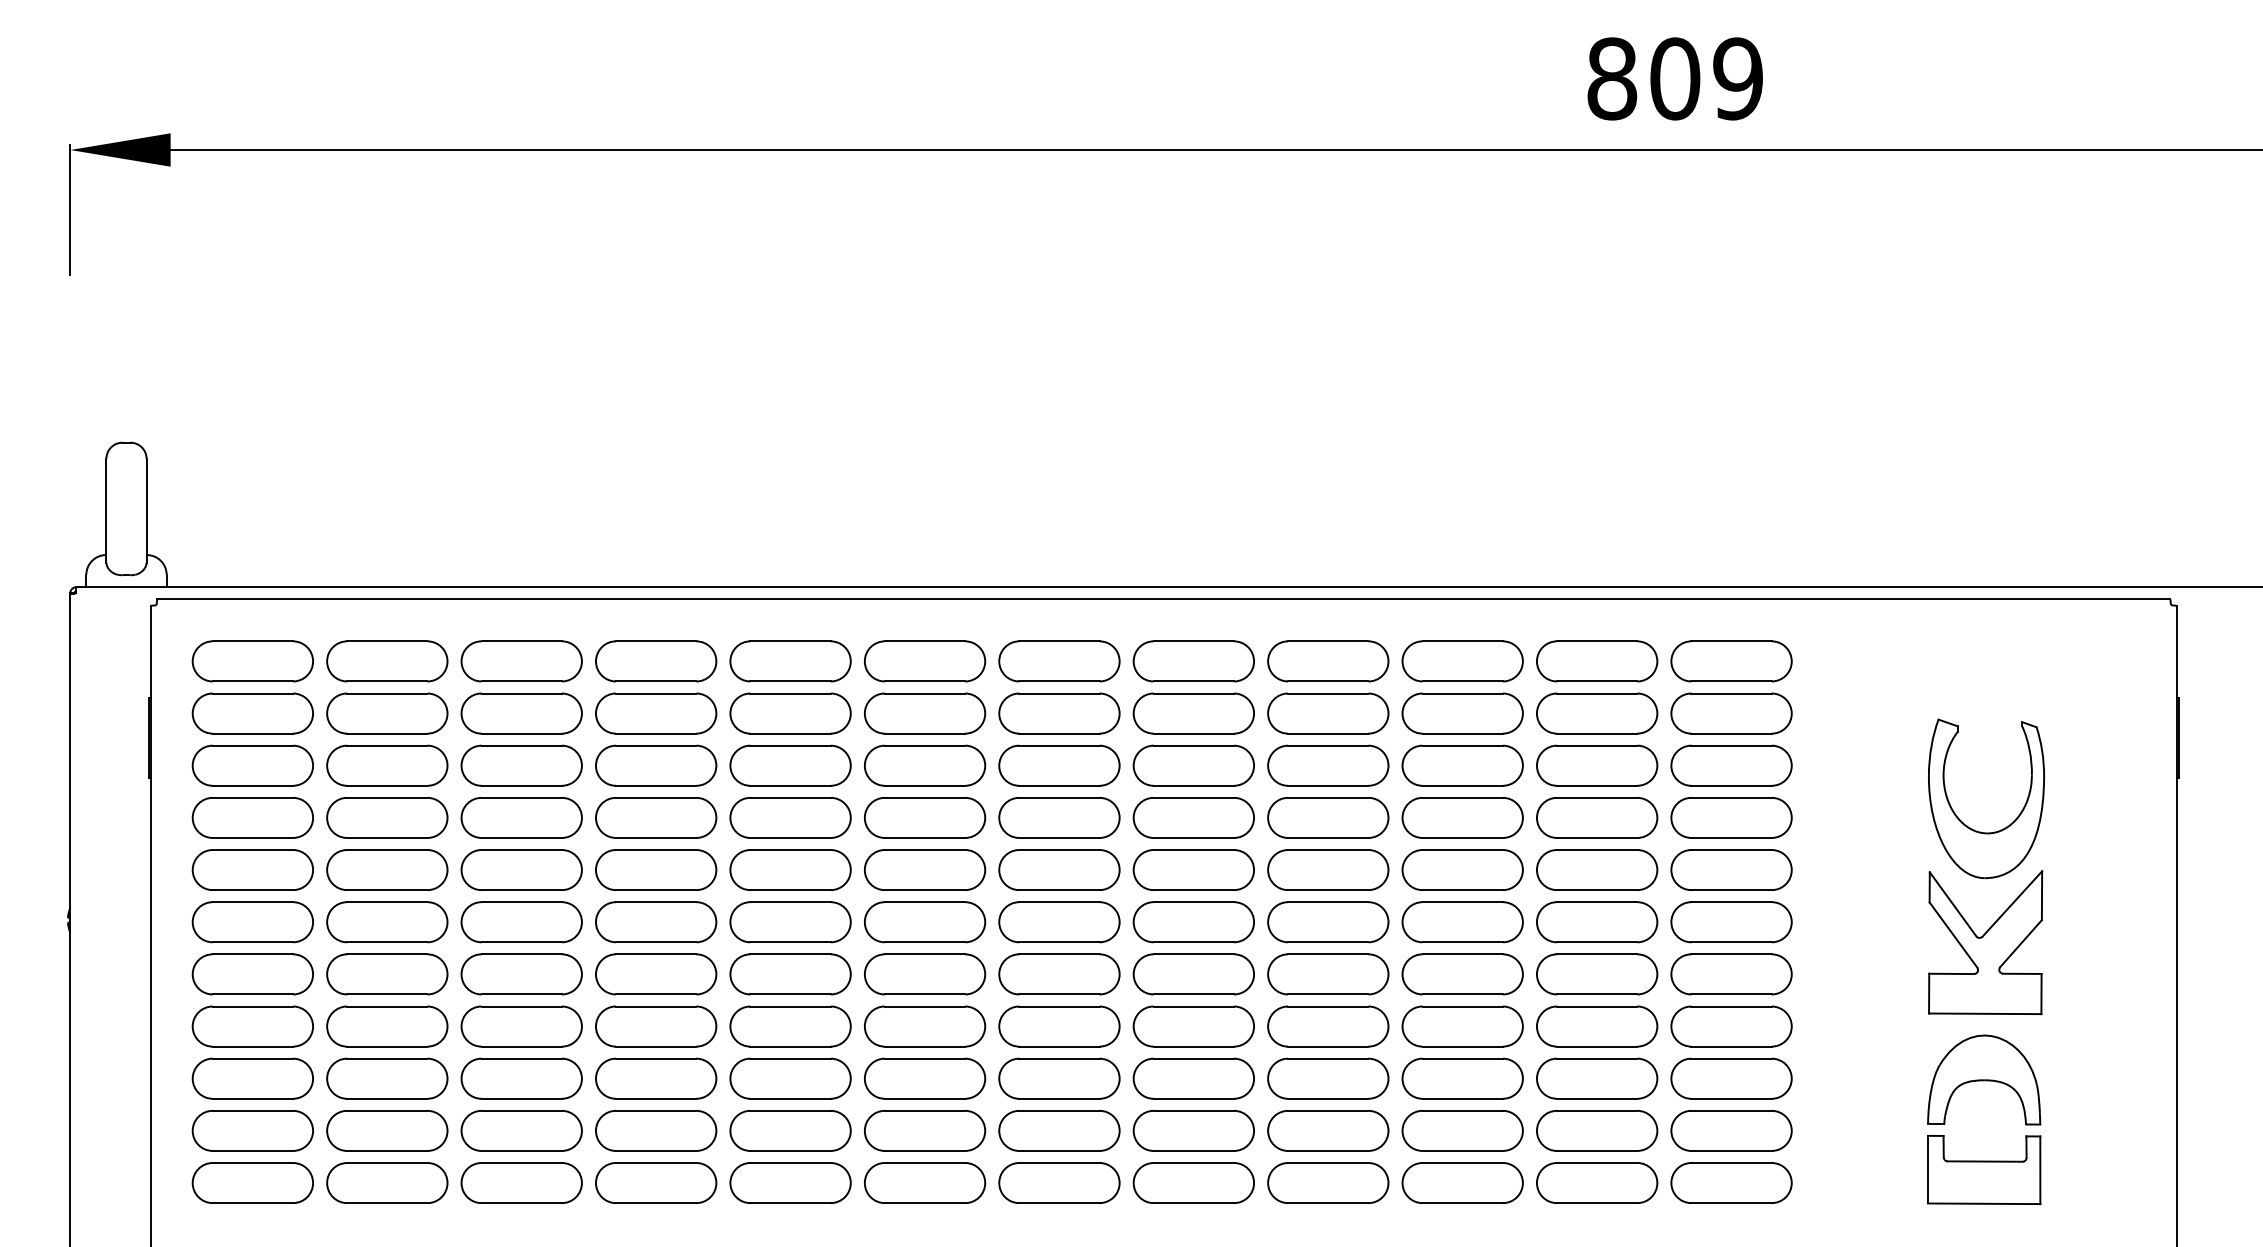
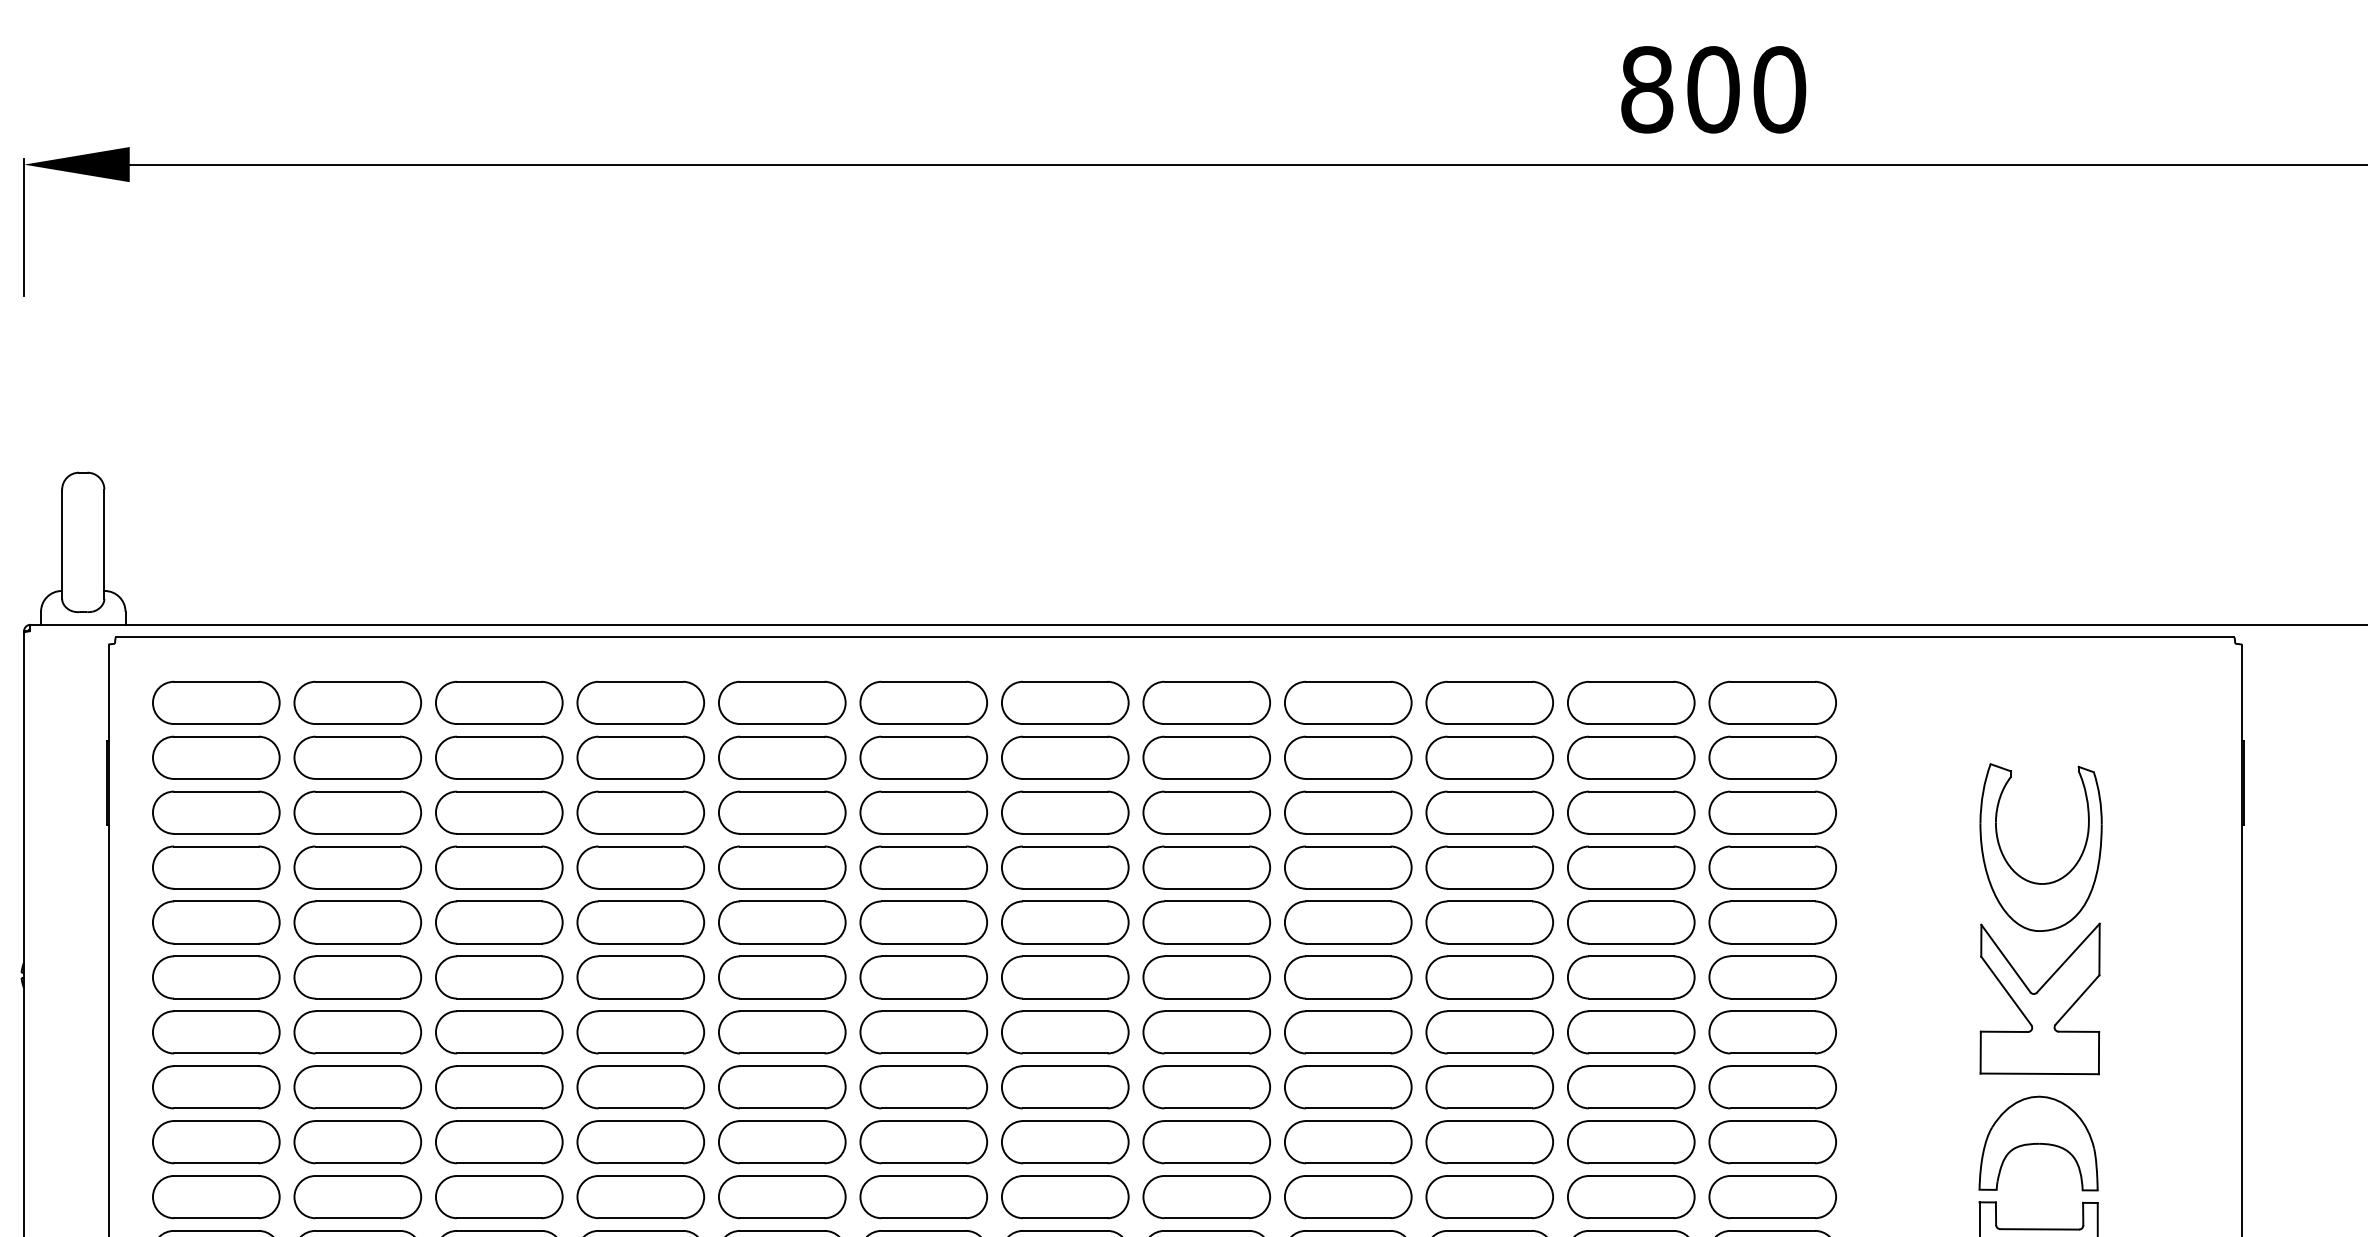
text: (1738, 78) -> (1780, 89), 809 -> 800

